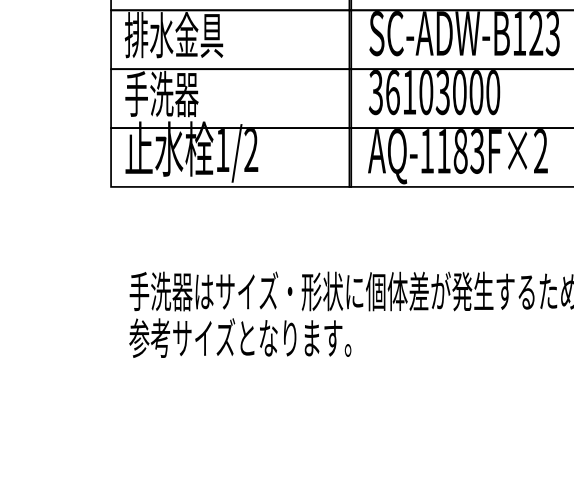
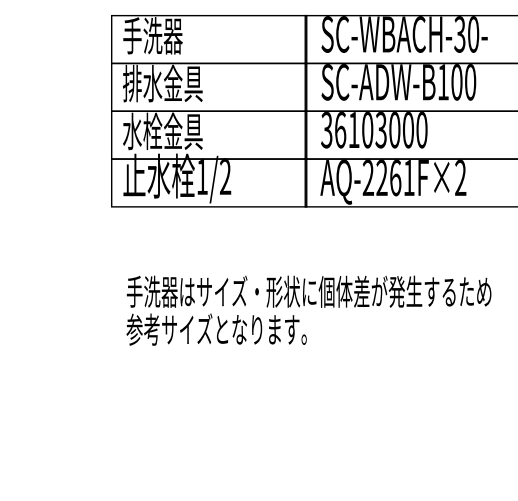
text: (544, 33) -> (463, 82), SC-ADW-B123 -> SC-ADW-B100
text: (173, 94) -> (162, 131), 手洗器 -> 水栓金具
text: (451, 151) -> (388, 178), AQ-1183F×2 -> AQ-2261F×2

